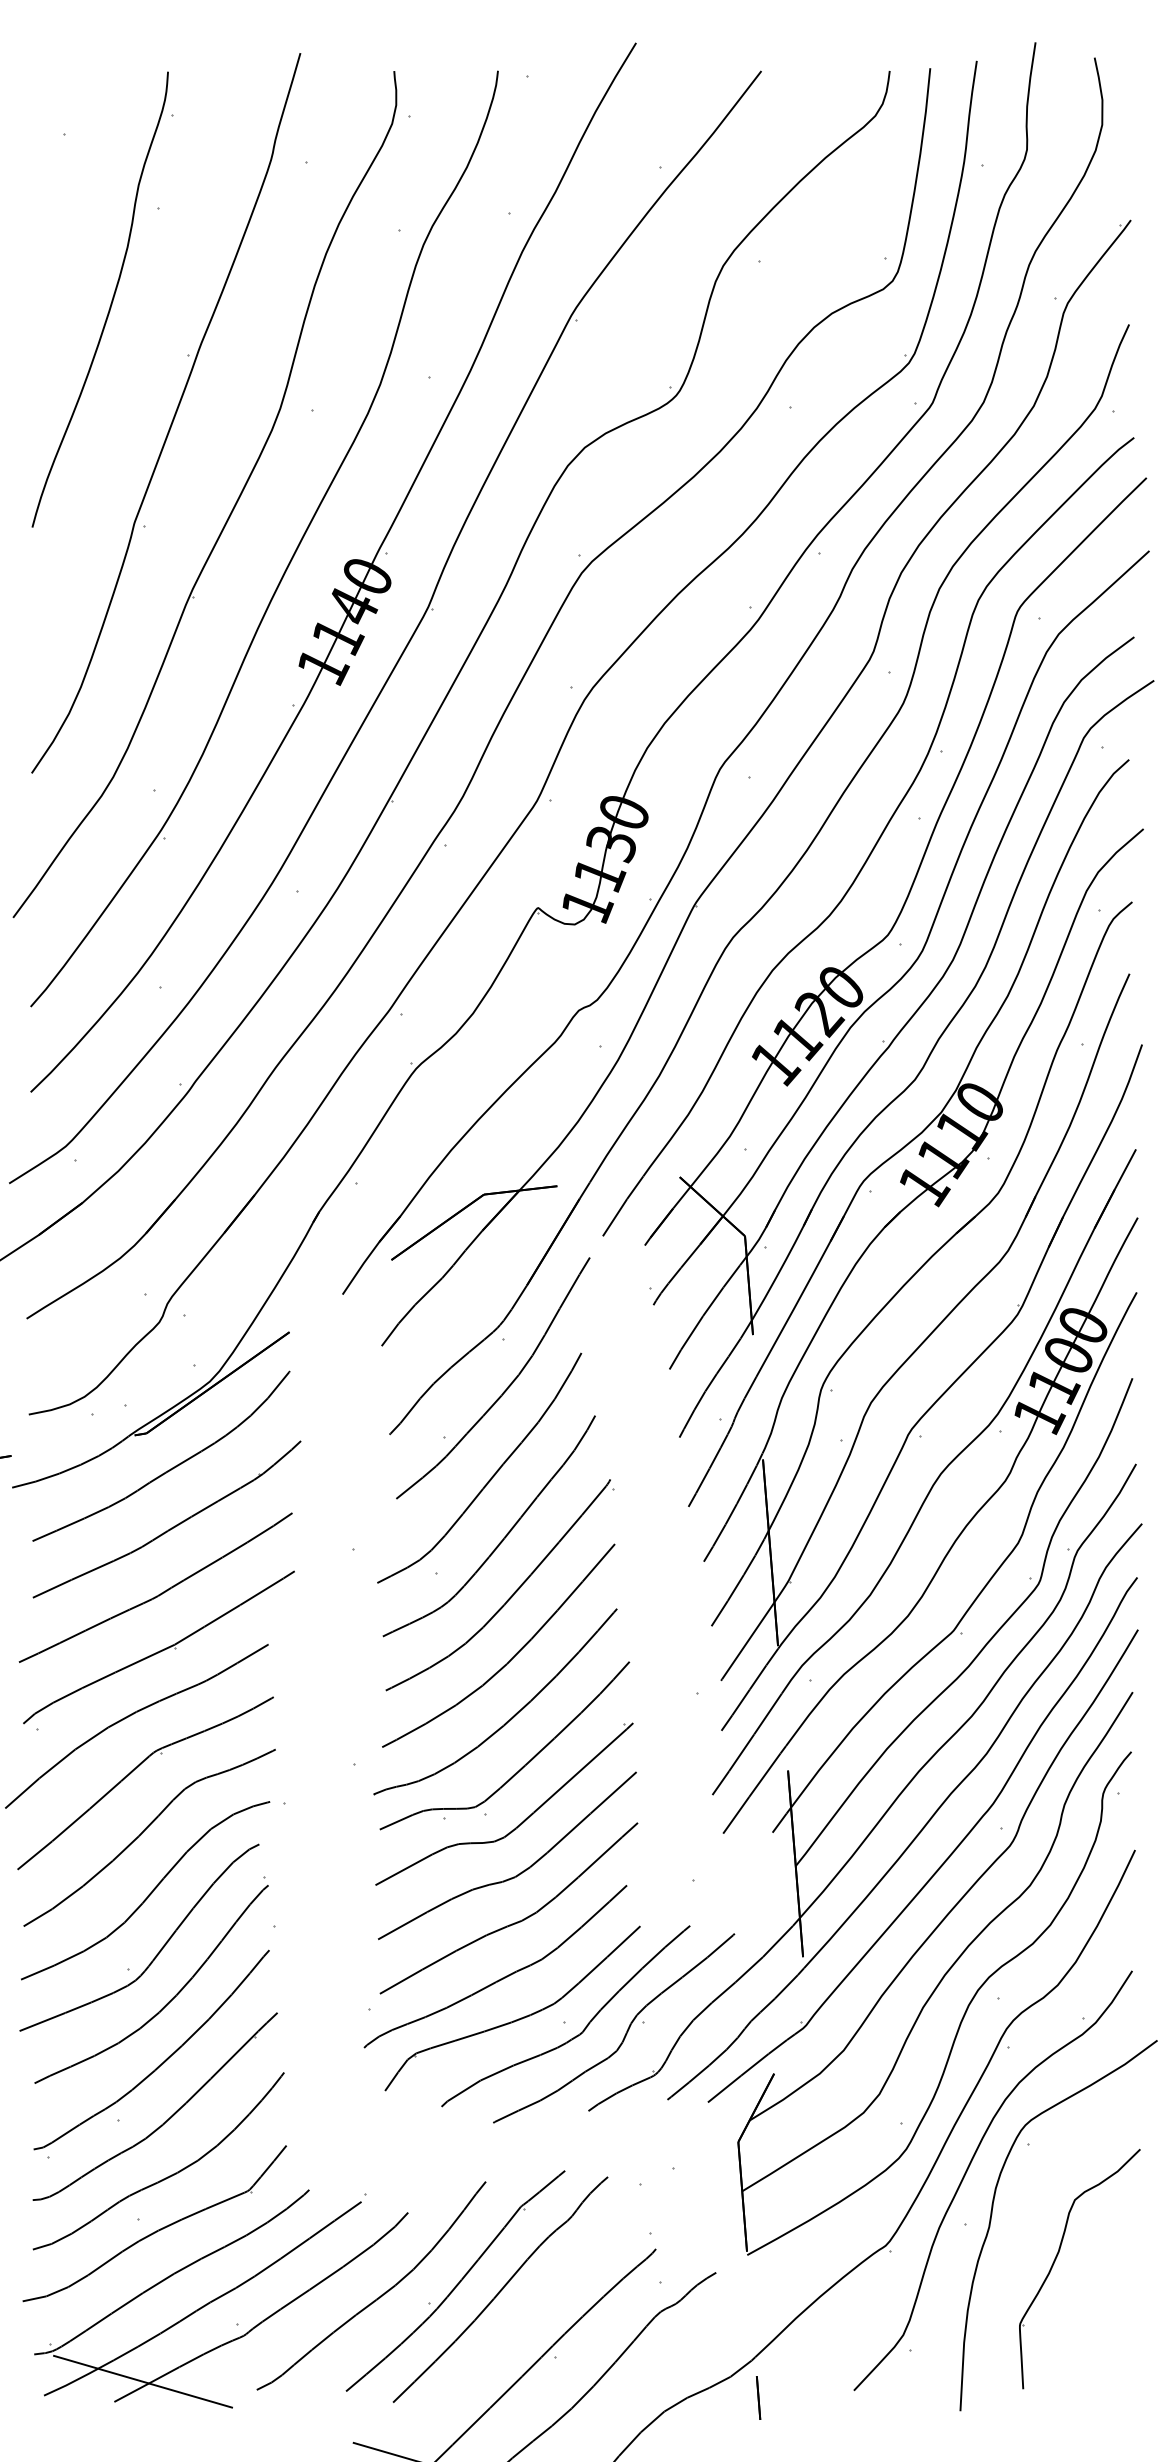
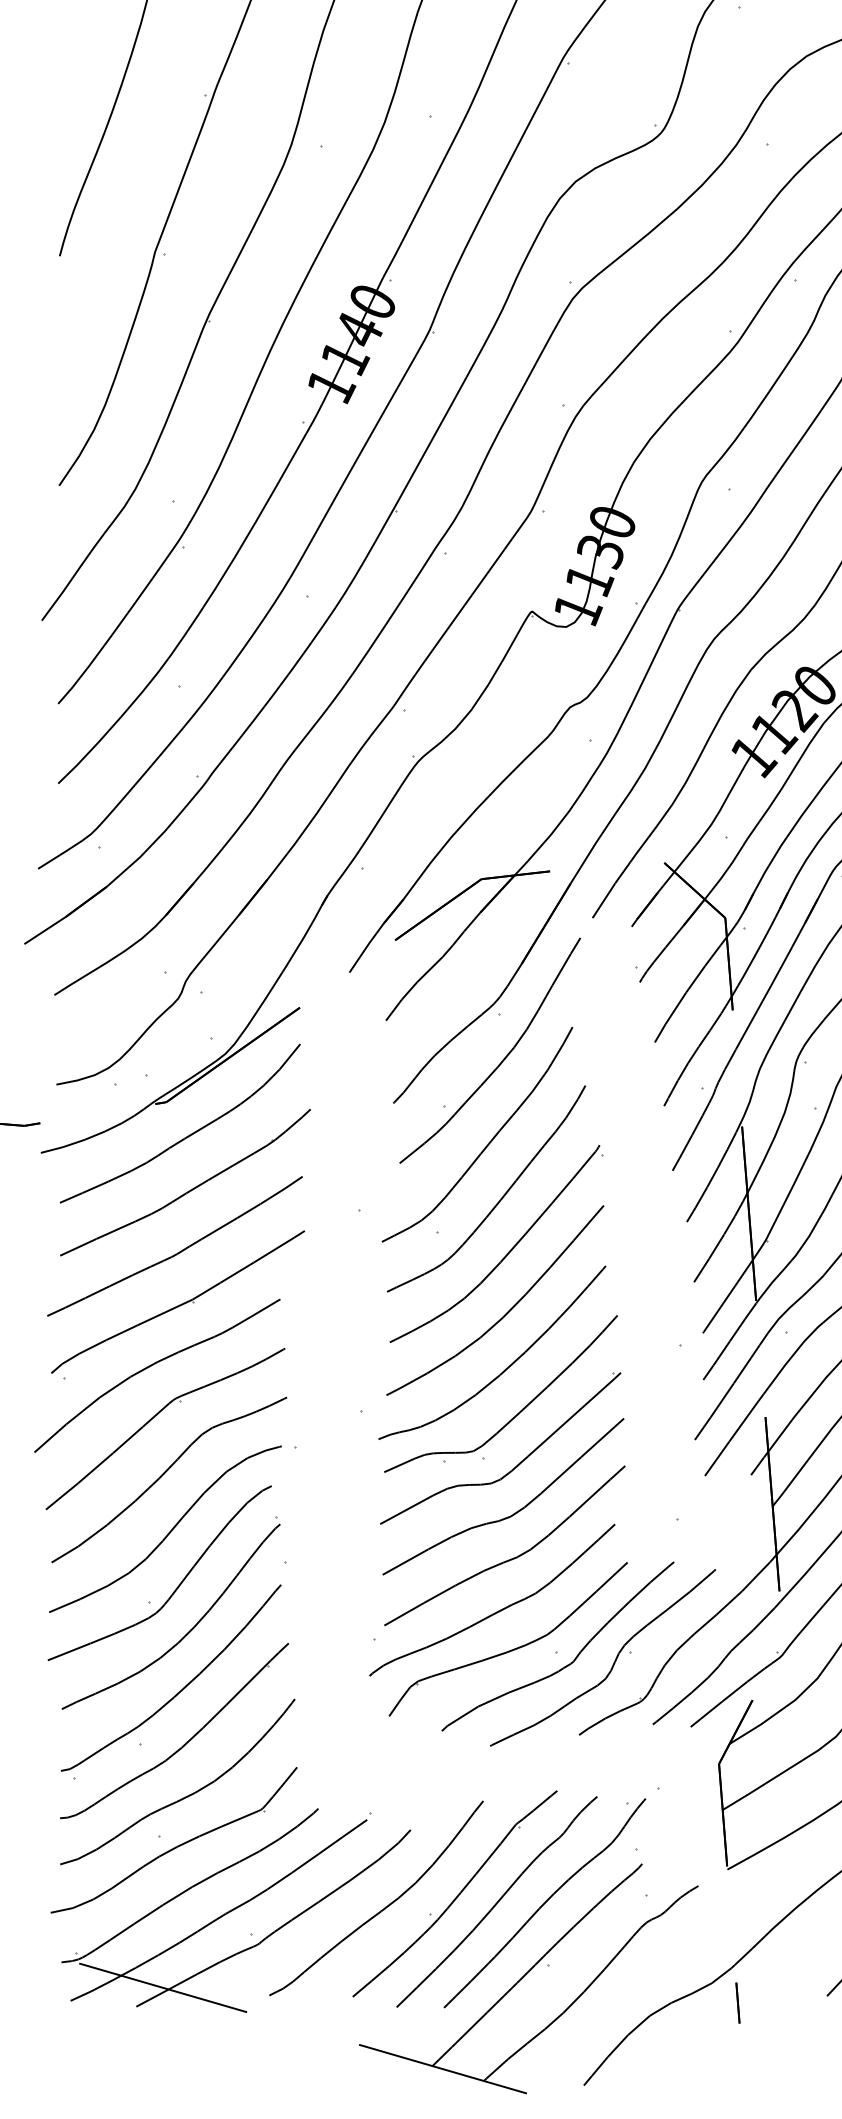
curve: (551, 2290) -> (544, 1902), added

